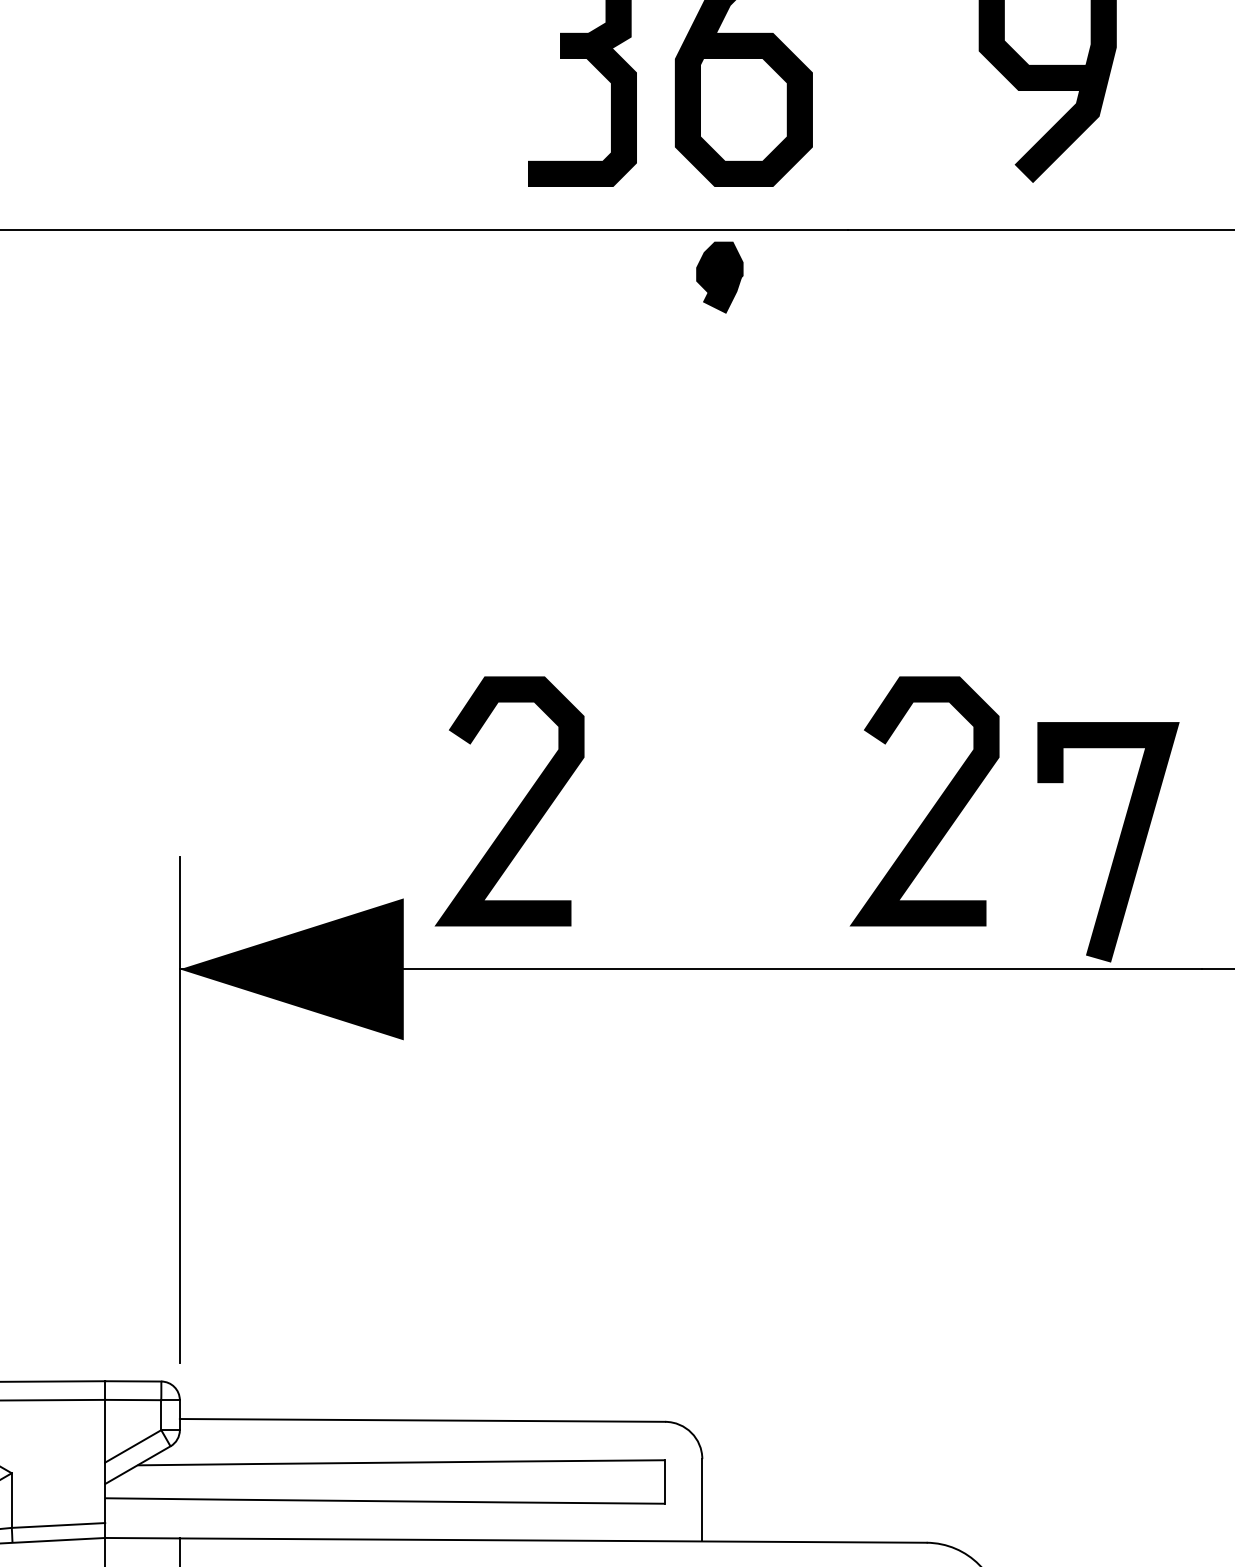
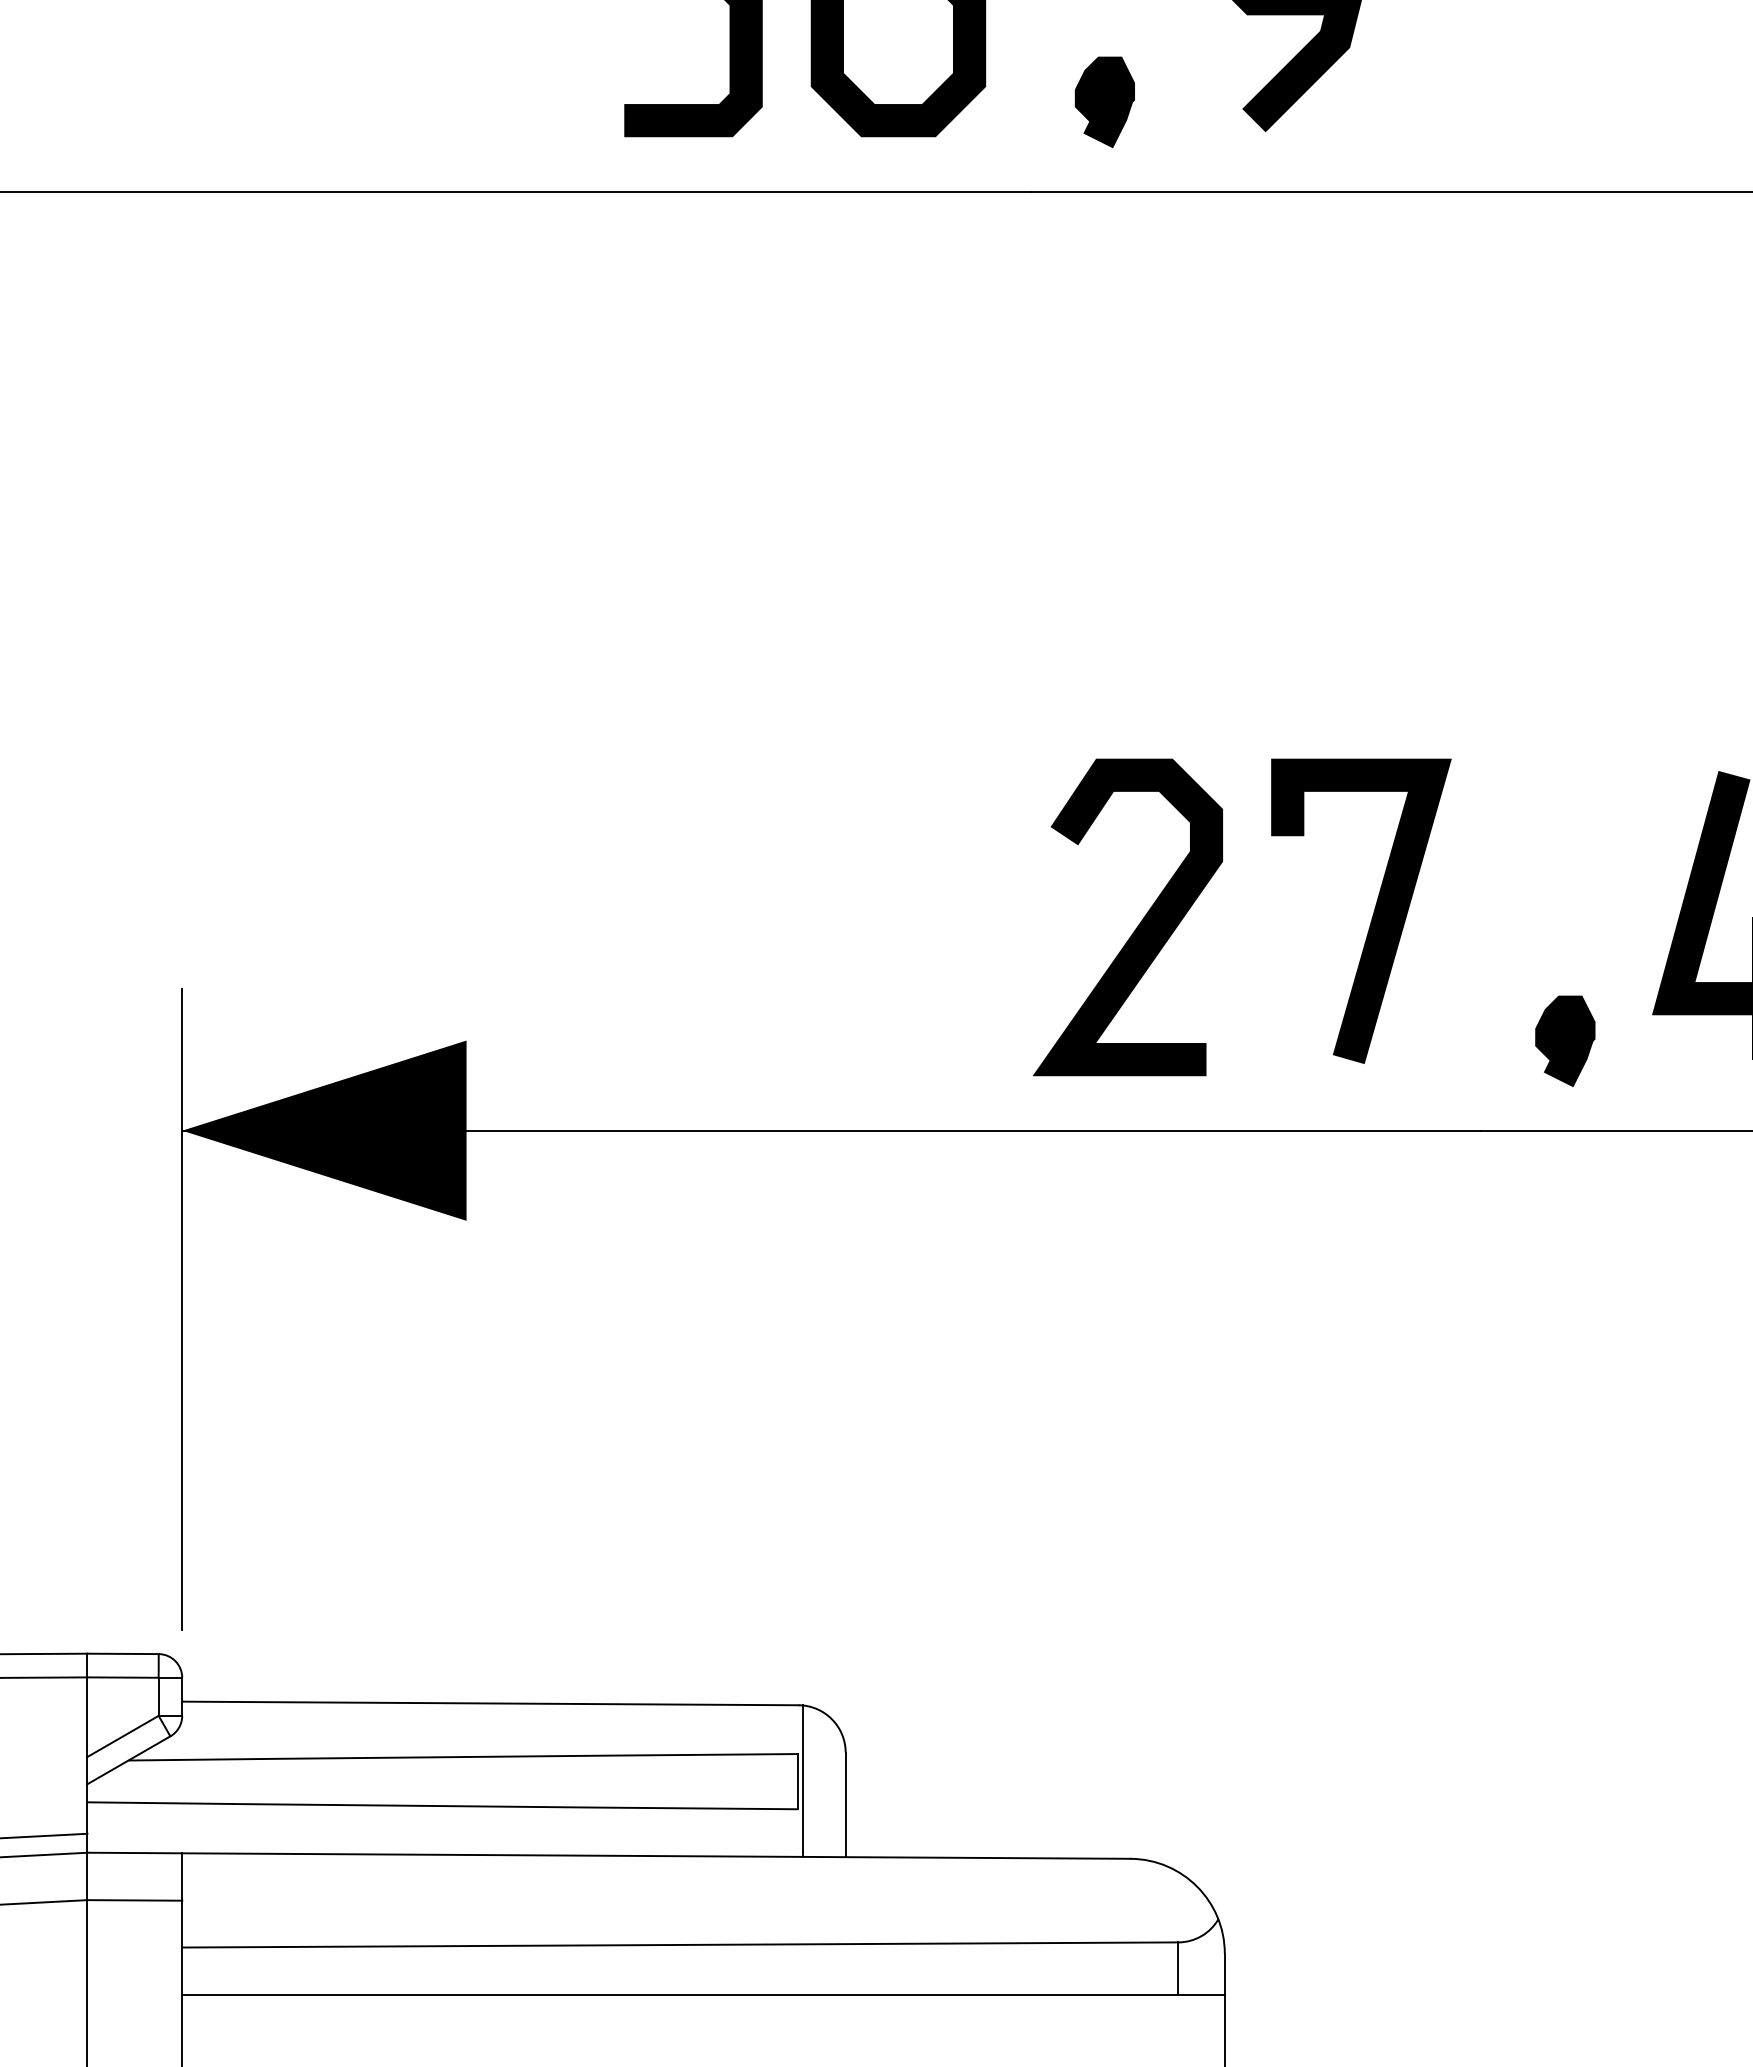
part: (719, 276) -> (1104, 101), moved
curve: (517, 806) -> (611, 924), removed
line: (1117, 842) -> (1373, 911), moved
line: (668, 1481) -> (802, 1780), added

